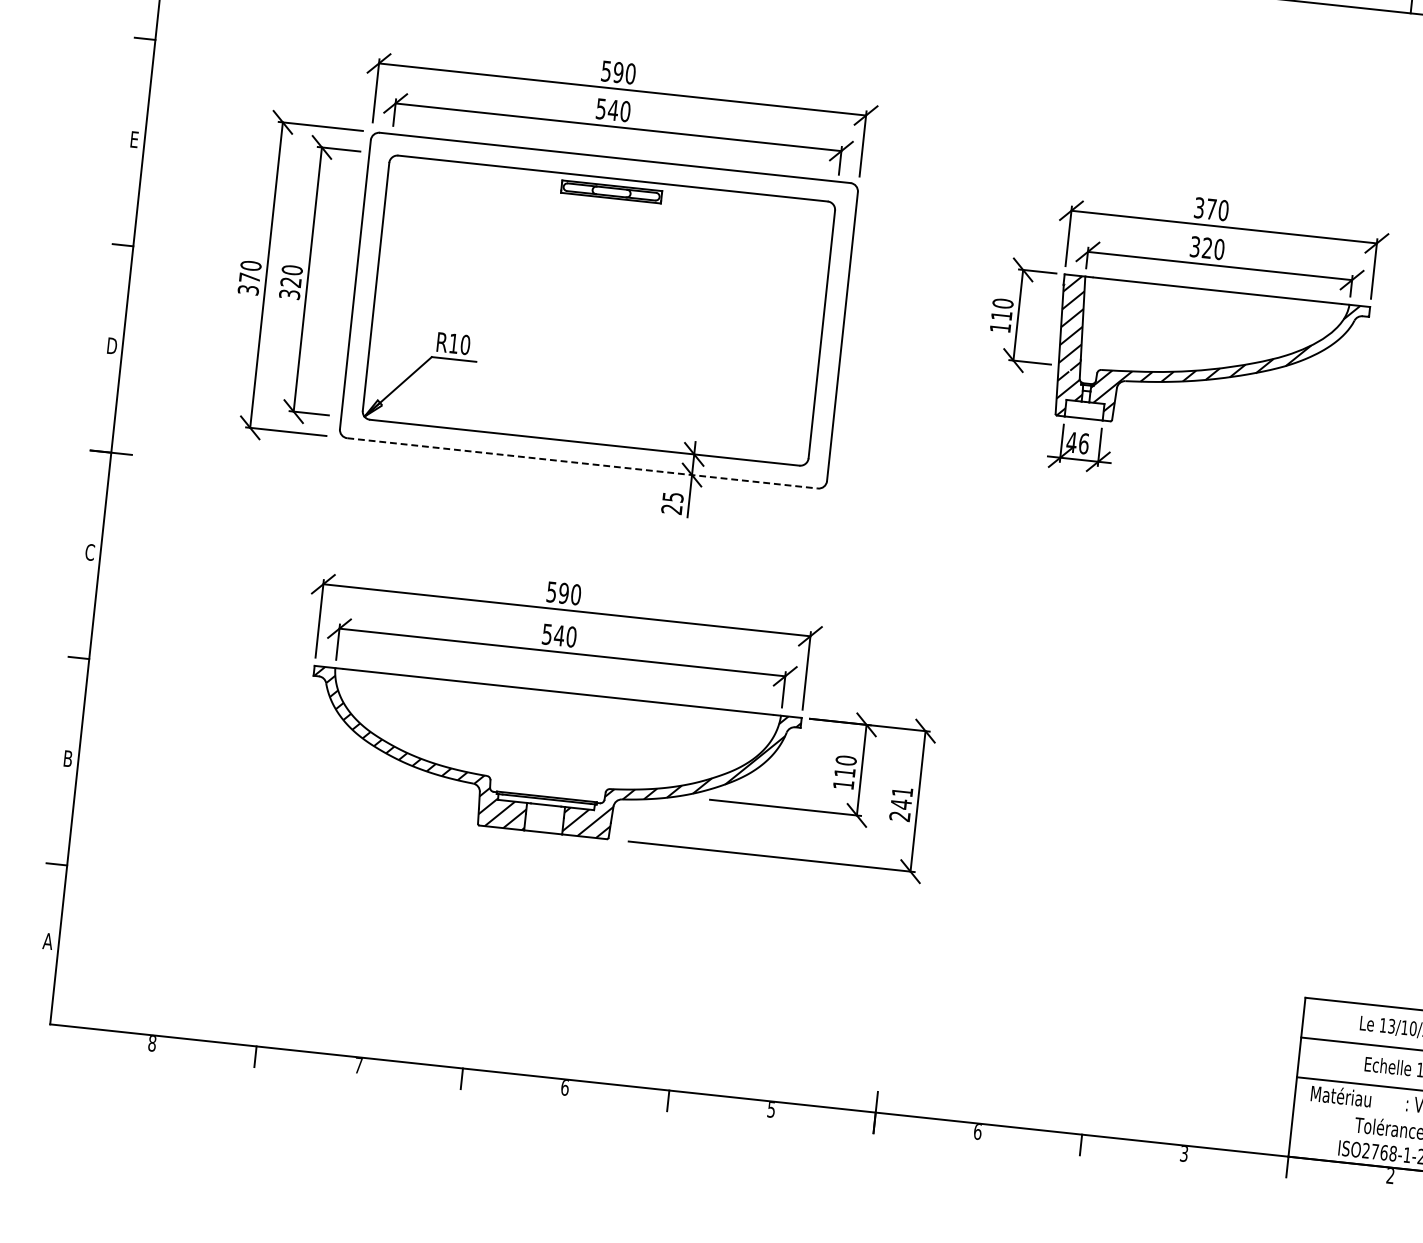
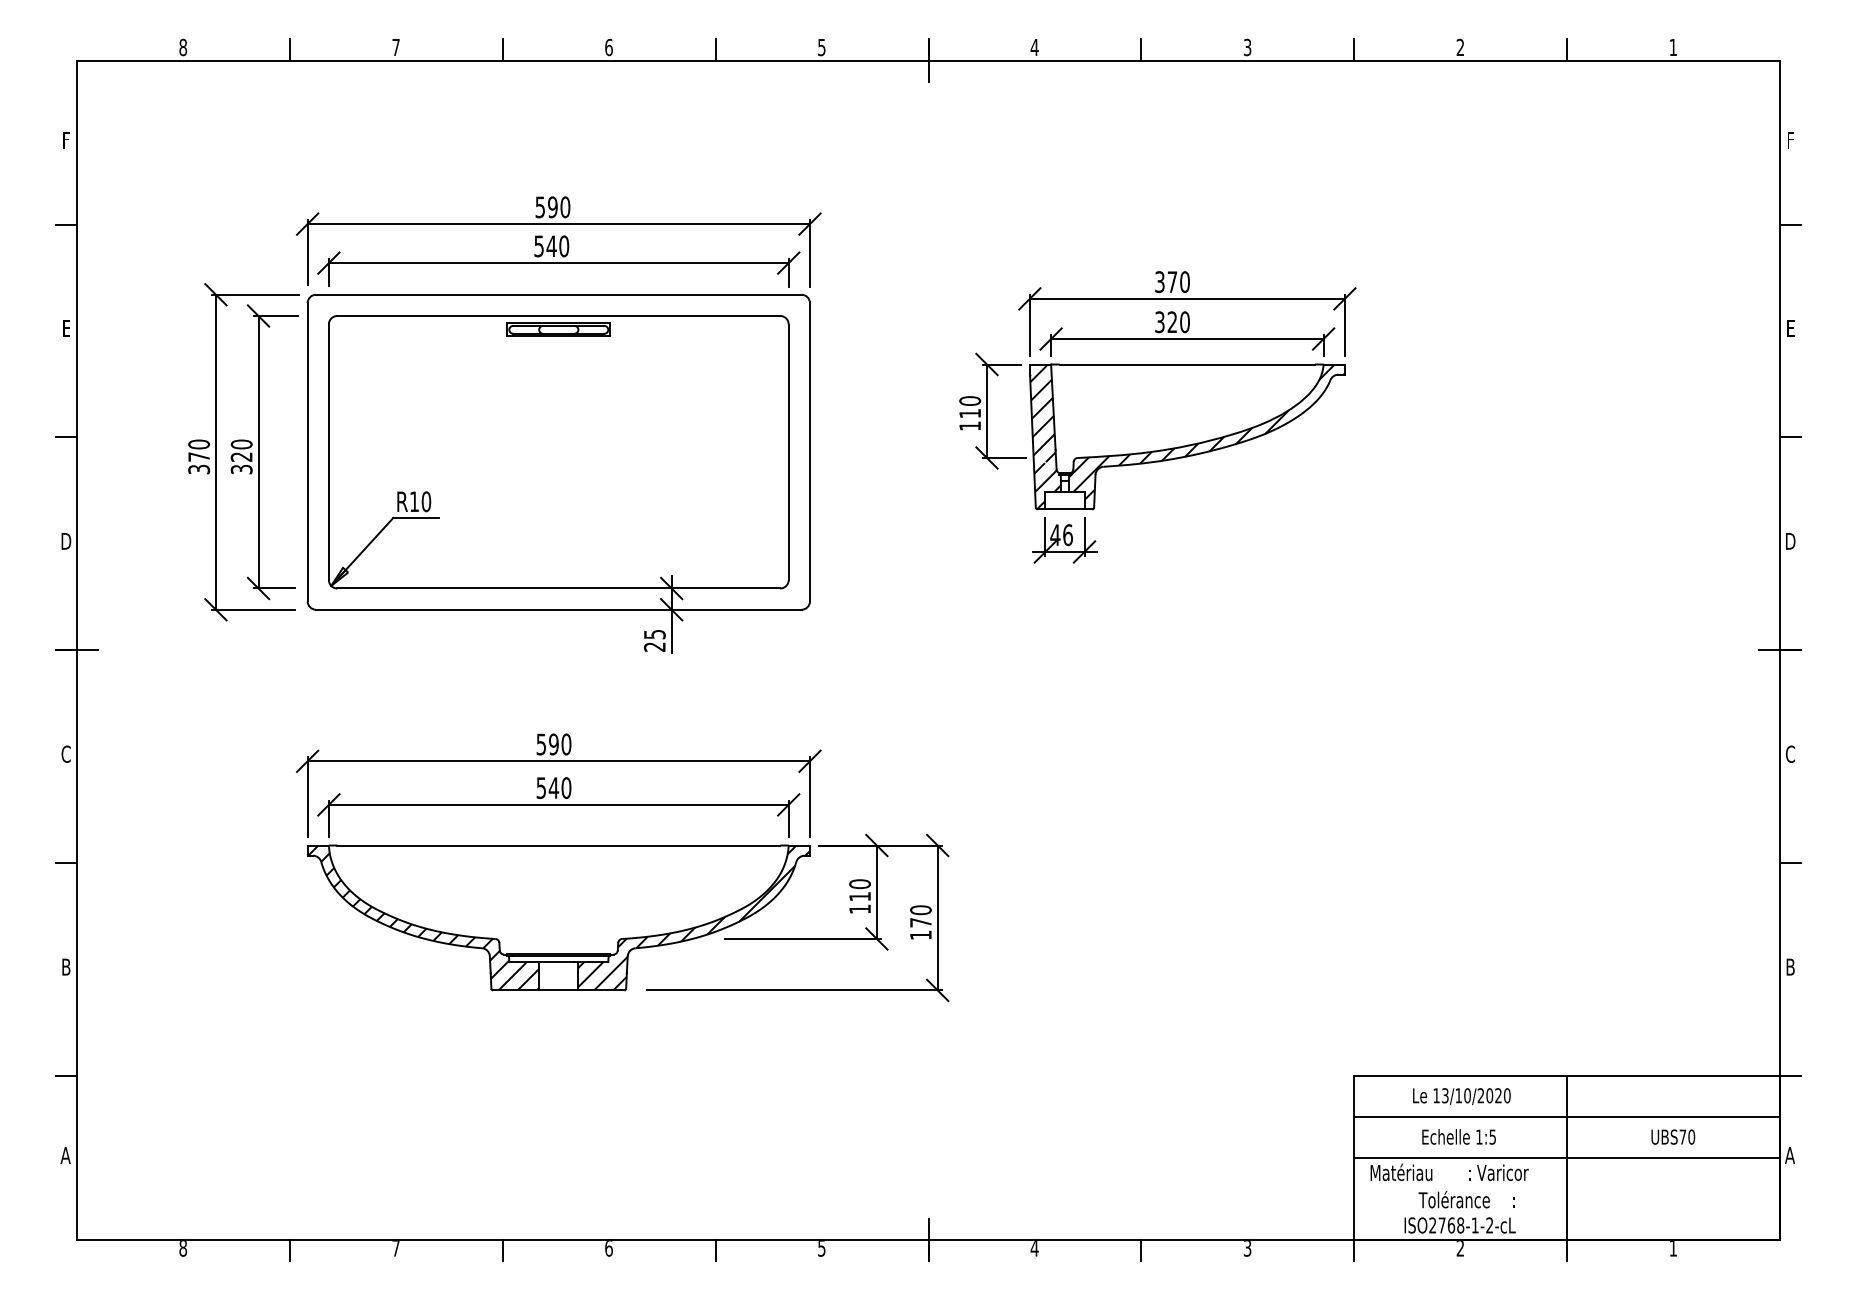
line: (582, 463) -> (558, 609), dashed -> solid
text: (900, 804) -> (920, 922), 241 -> 170
text: (977, 1131) -> (1034, 1248), 6 -> 4

